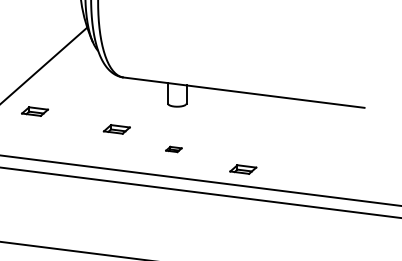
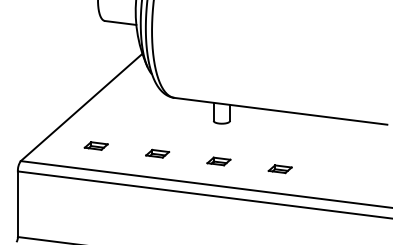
part: (34, 111) -> (95, 145), moved
part: (116, 129) -> (157, 153), moved
part: (173, 149) -> (218, 161), size x1.67
part: (242, 169) -> (279, 169), moved

